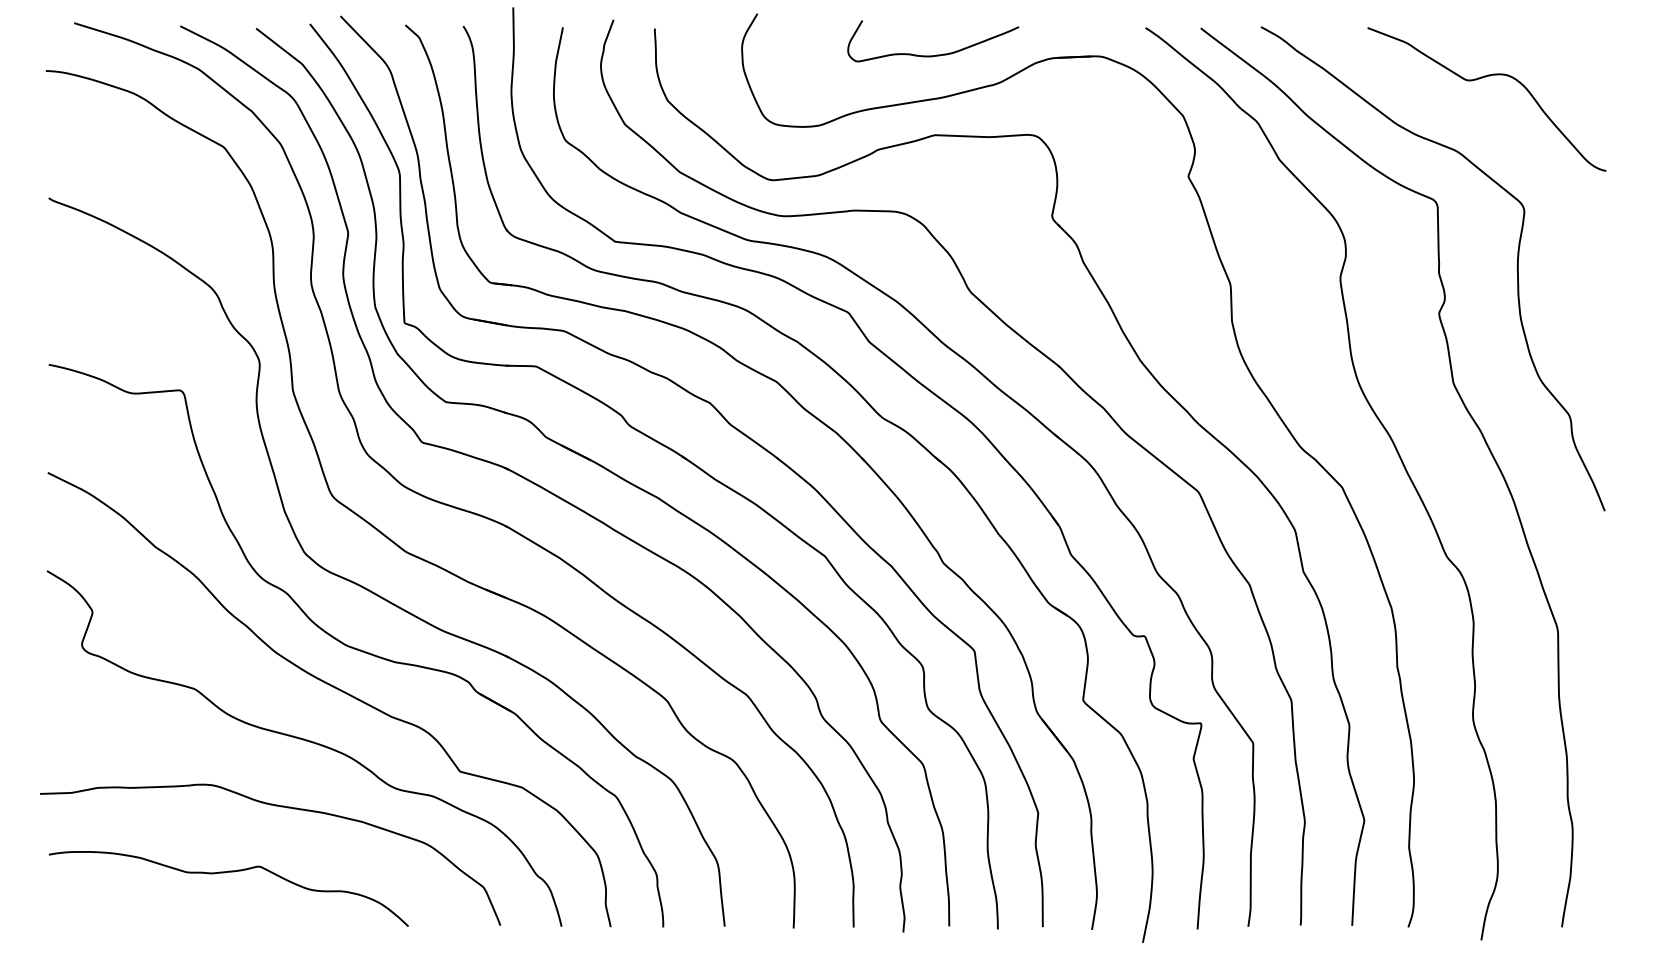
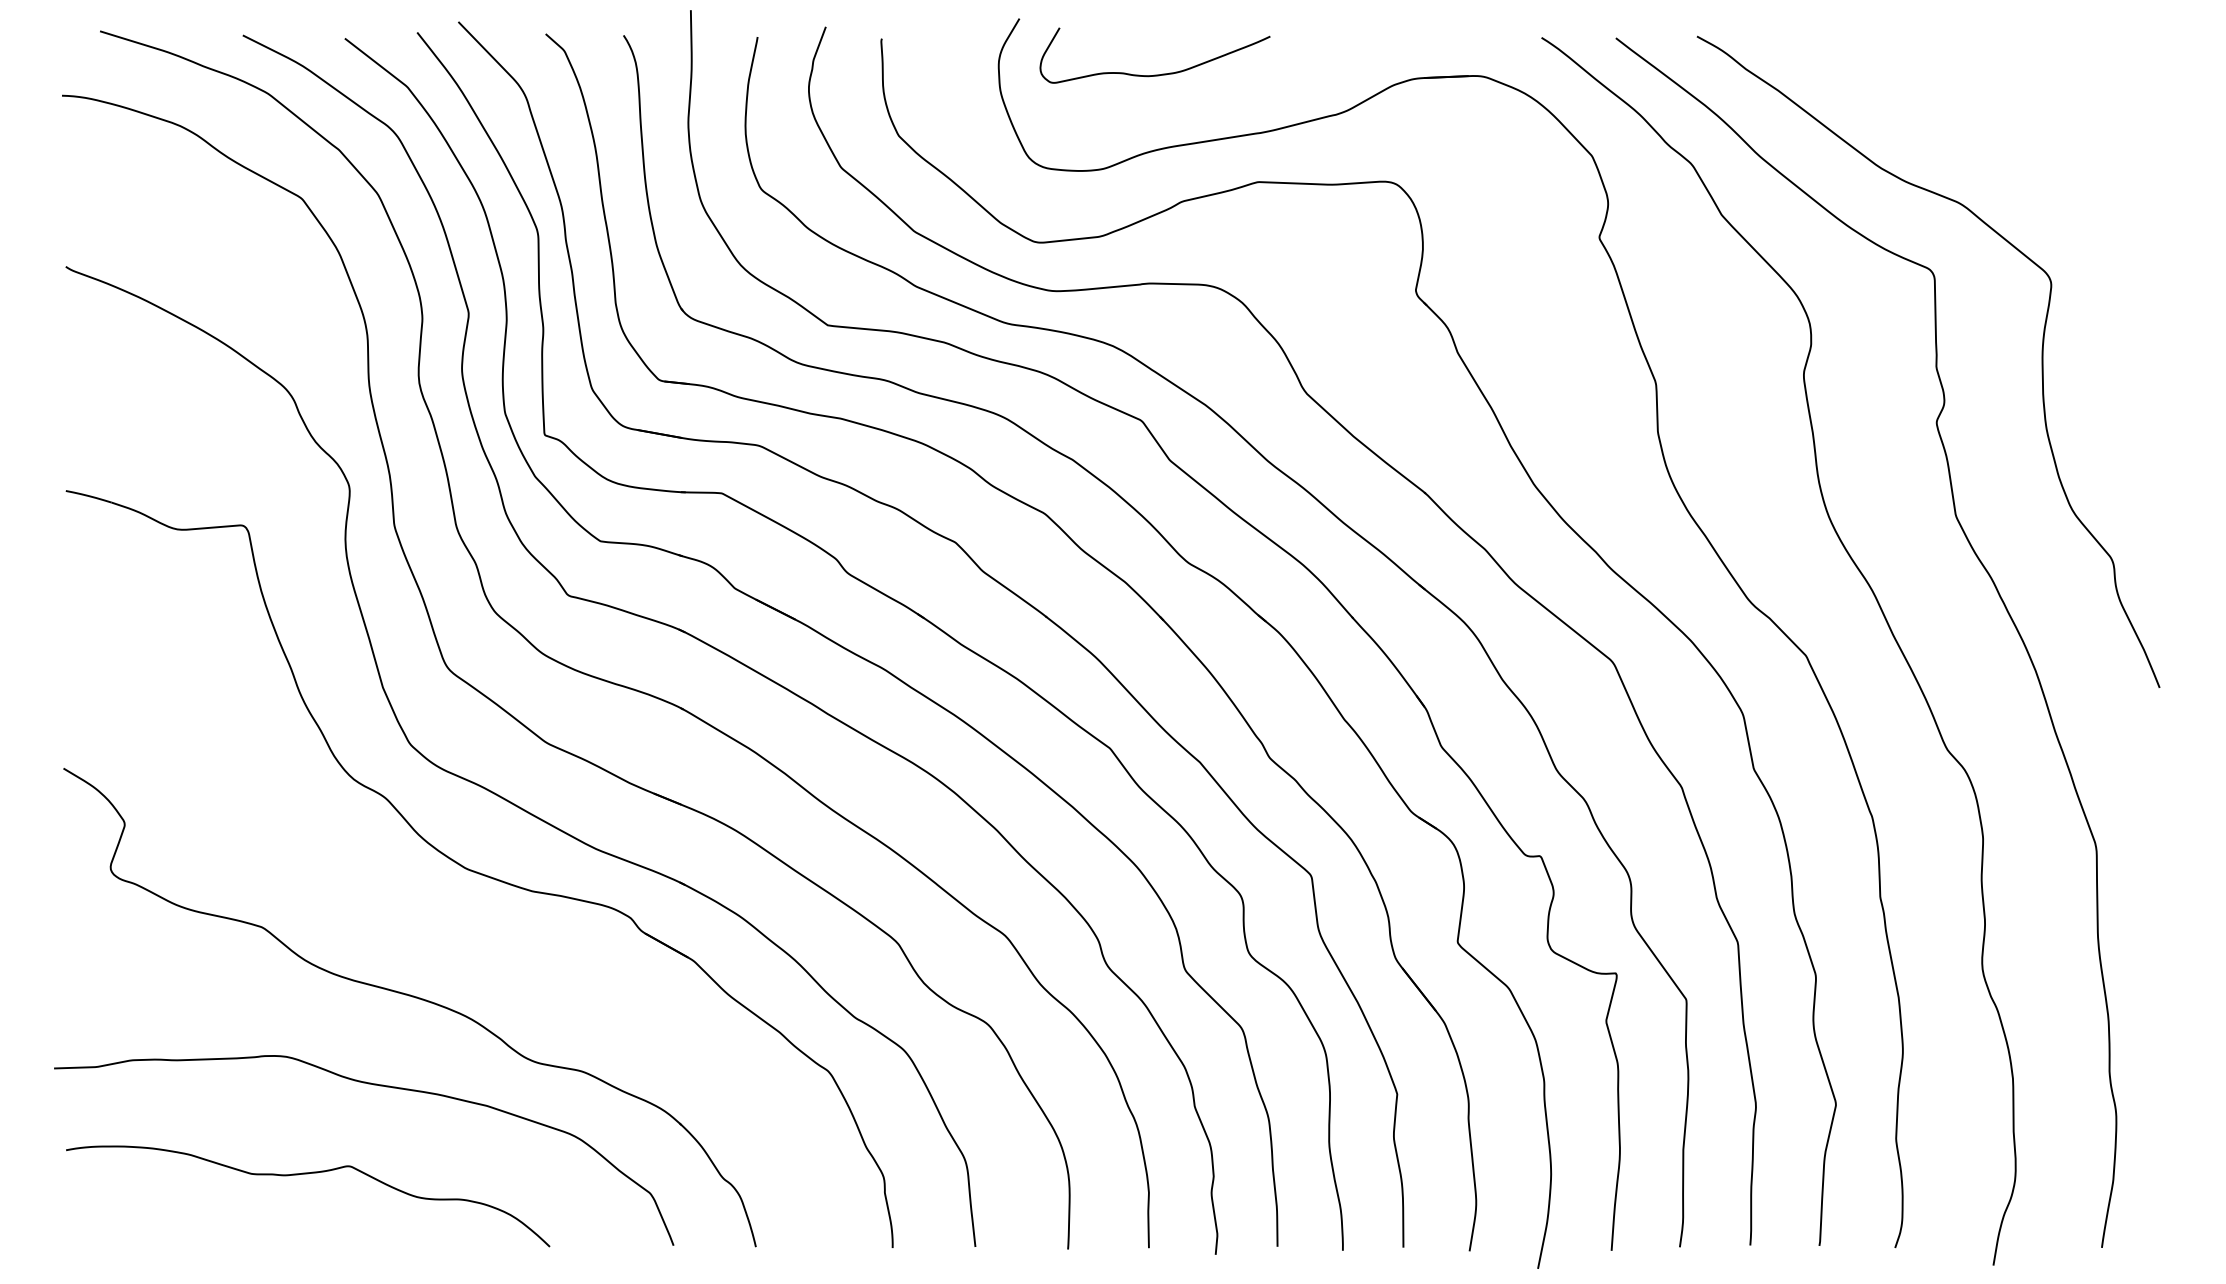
curve: (932, 55) -> (1154, 74), moved
curve: (1482, 78) -> (1995, 105), removed
part: (335, 688) -> (451, 926), removed

